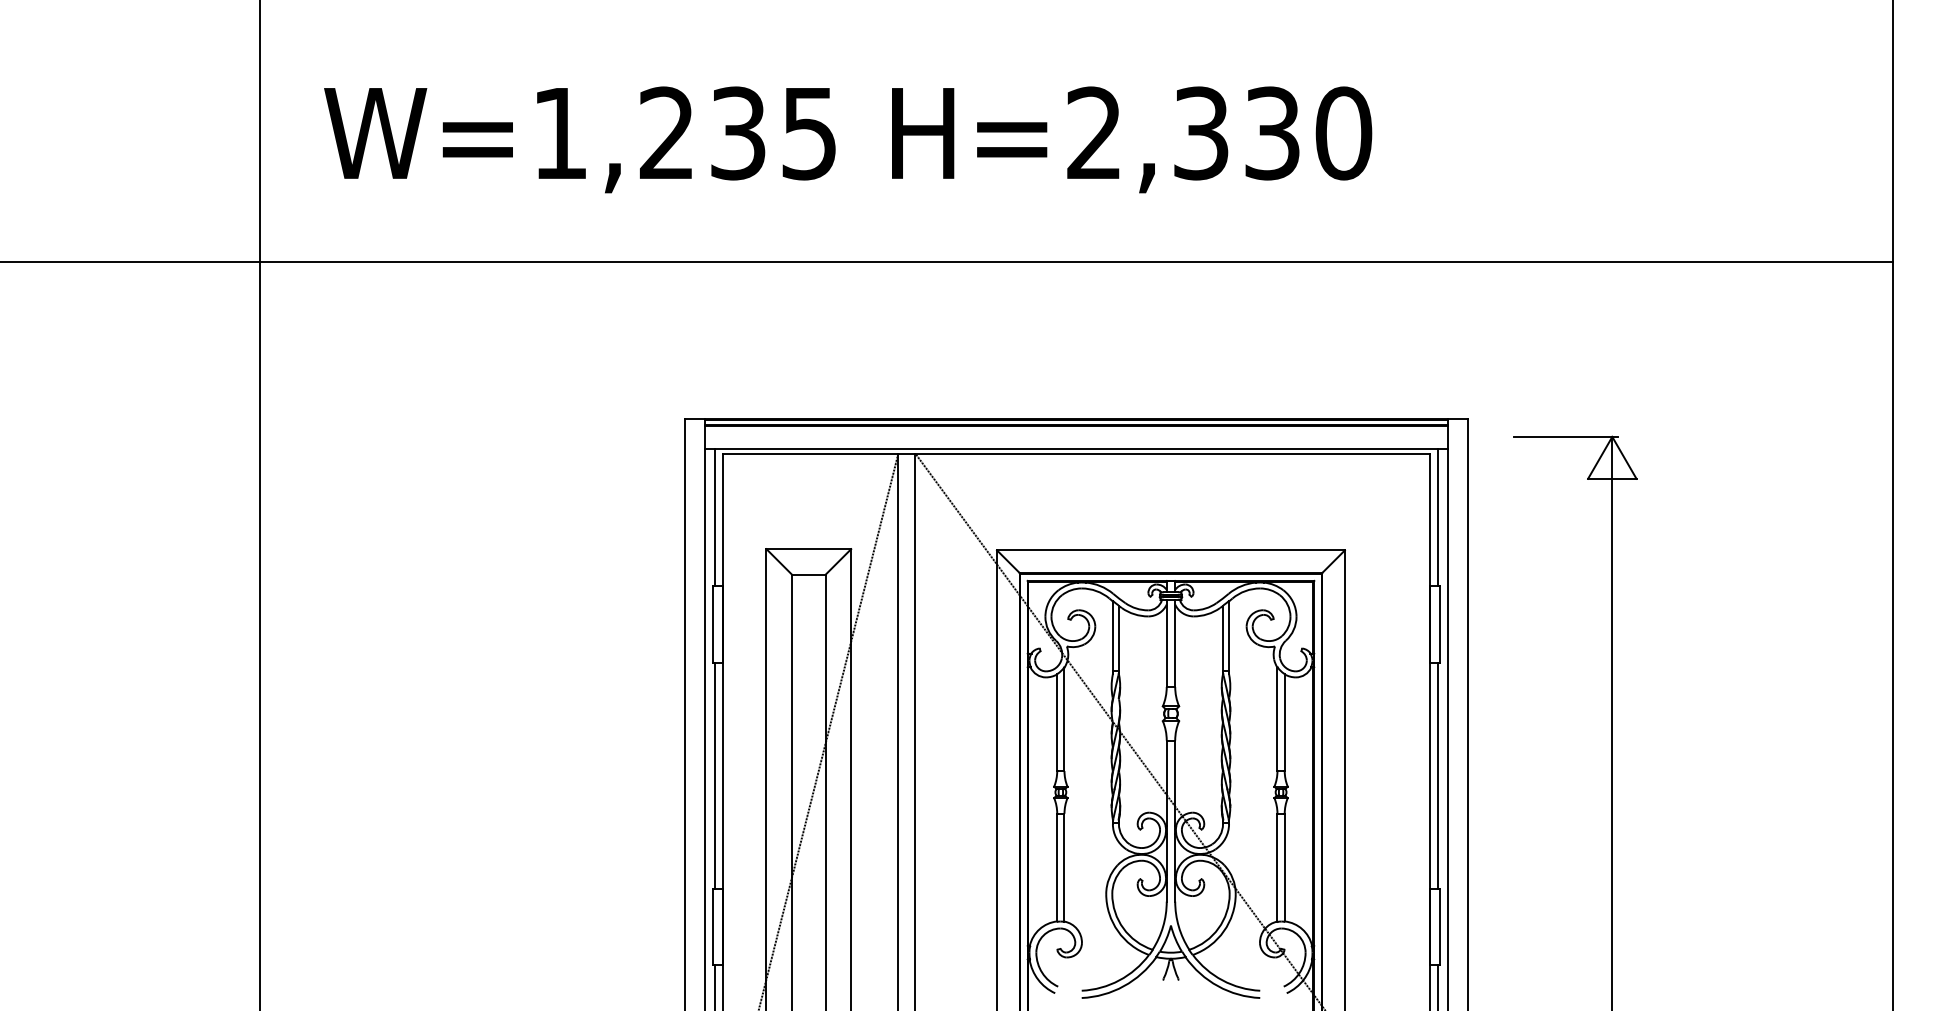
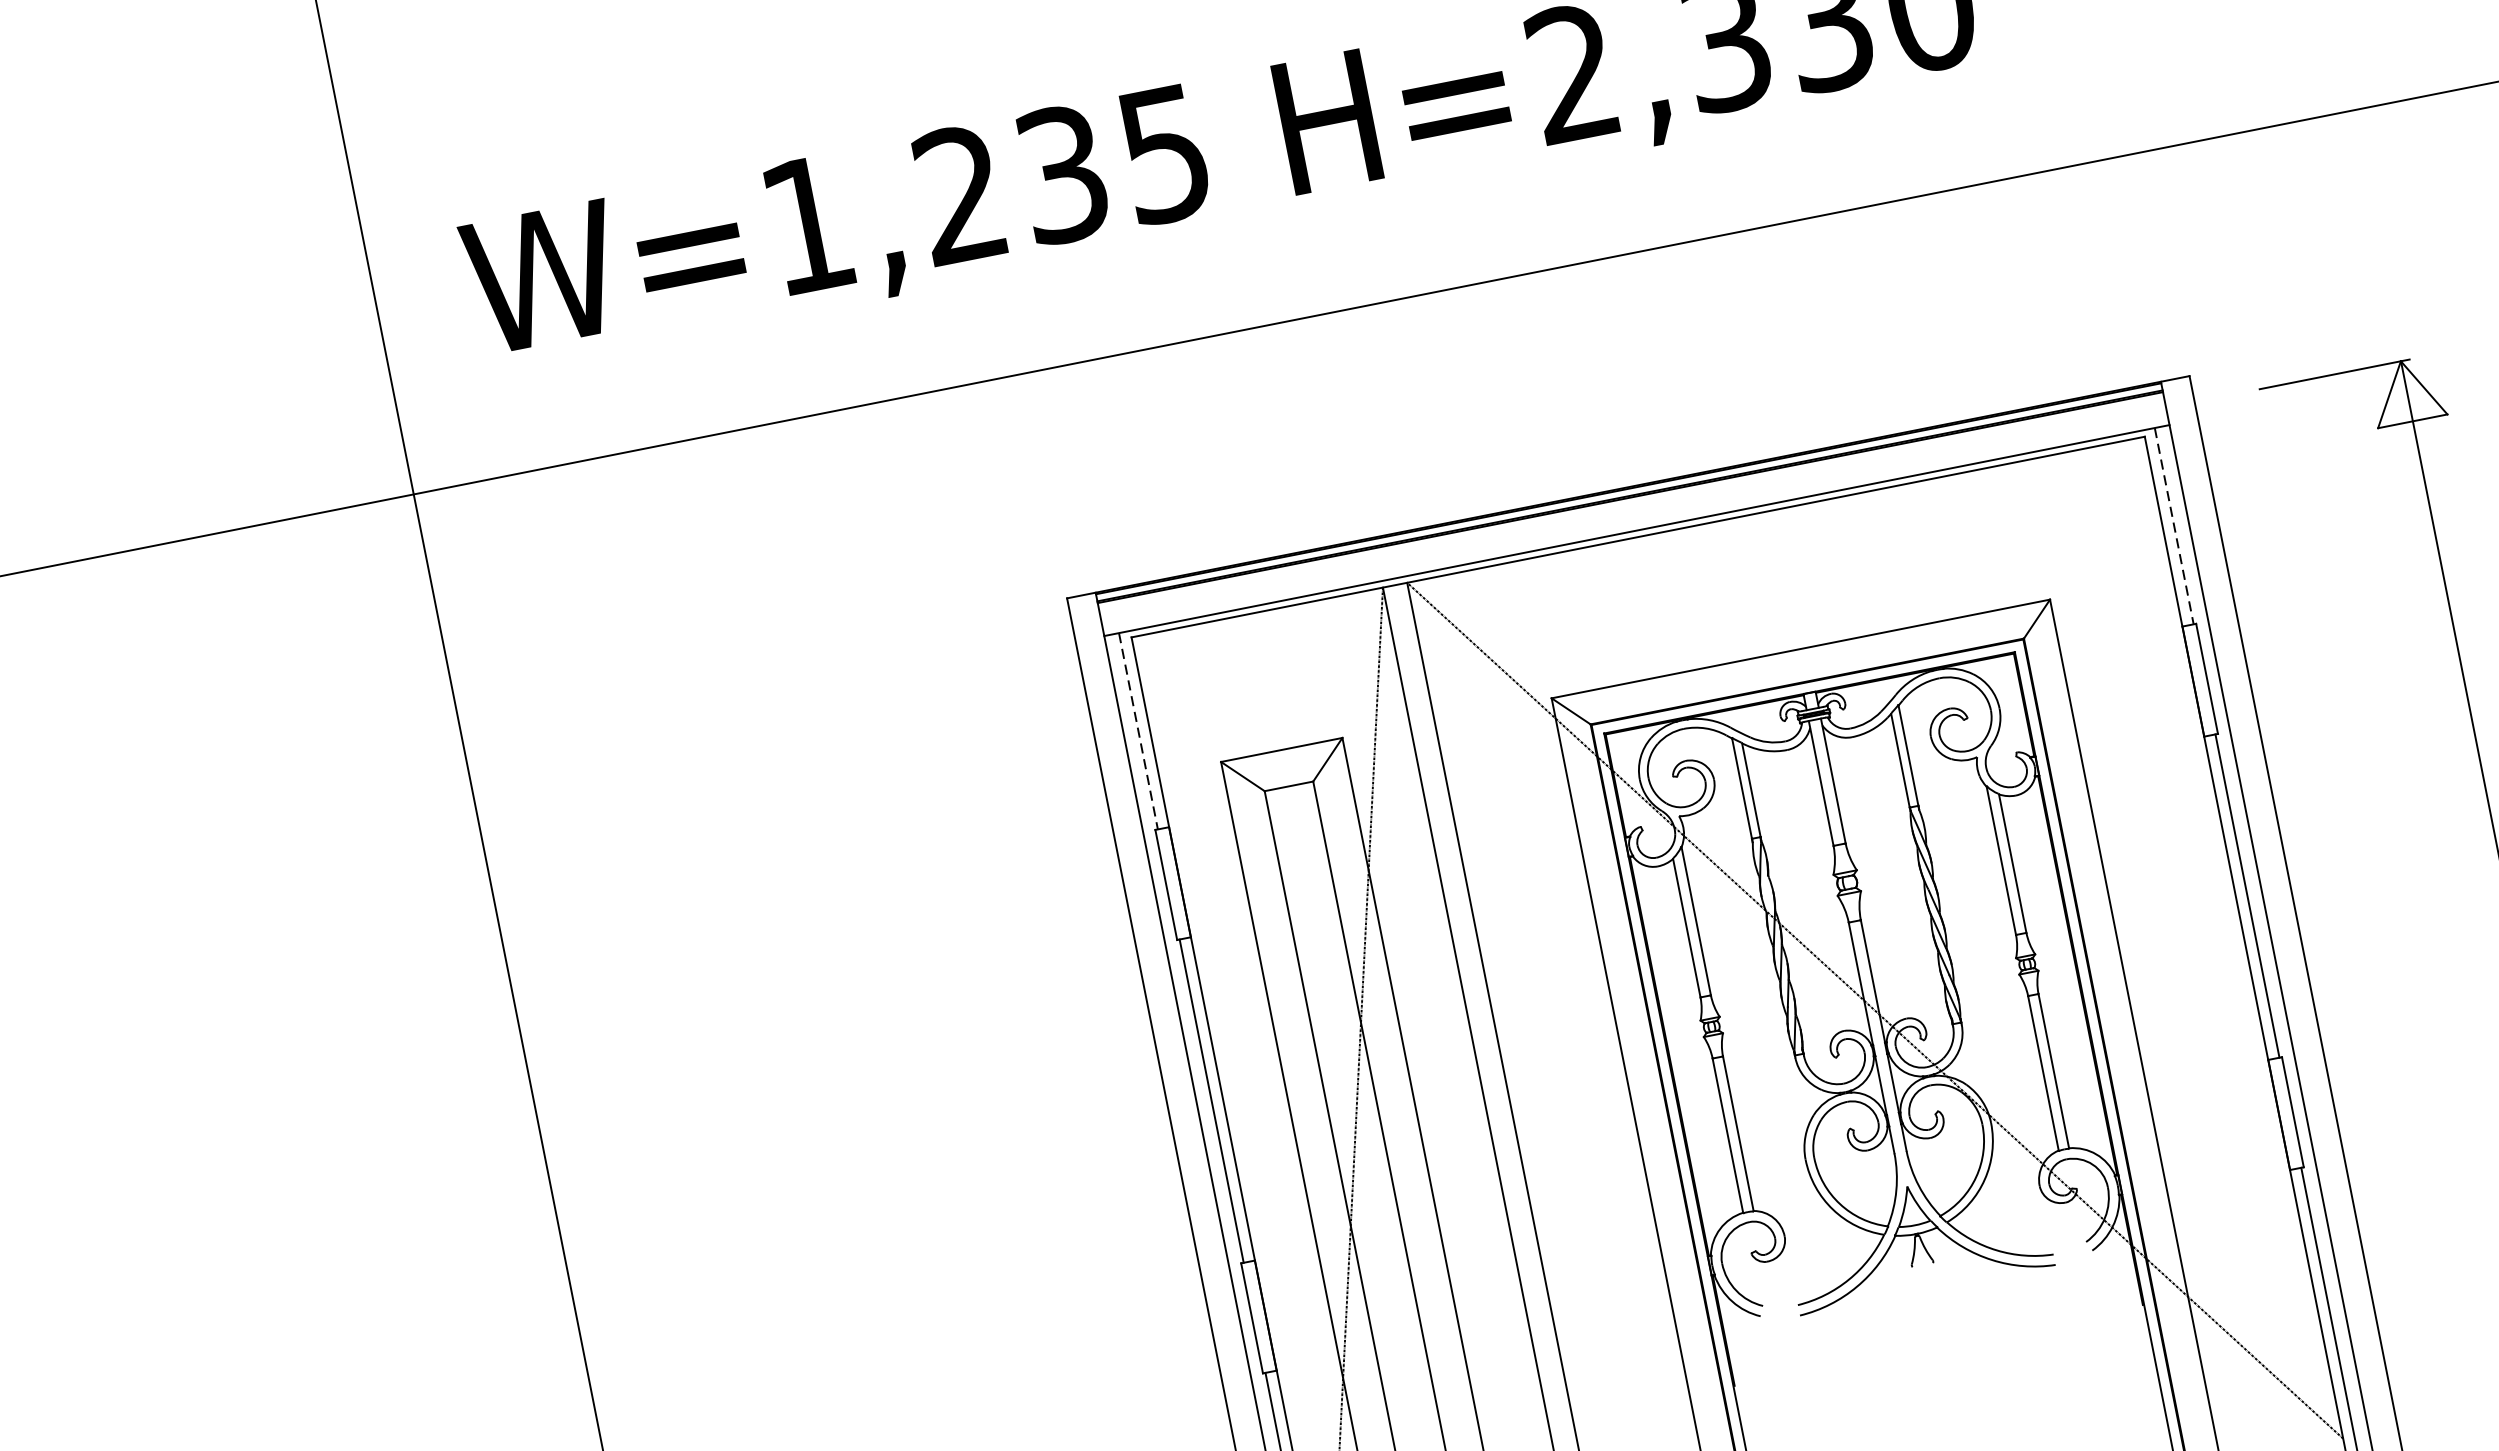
line: (715, 517) -> (1139, 731), solid -> dashed
line: (1438, 517) -> (2174, 526), solid -> dashed

